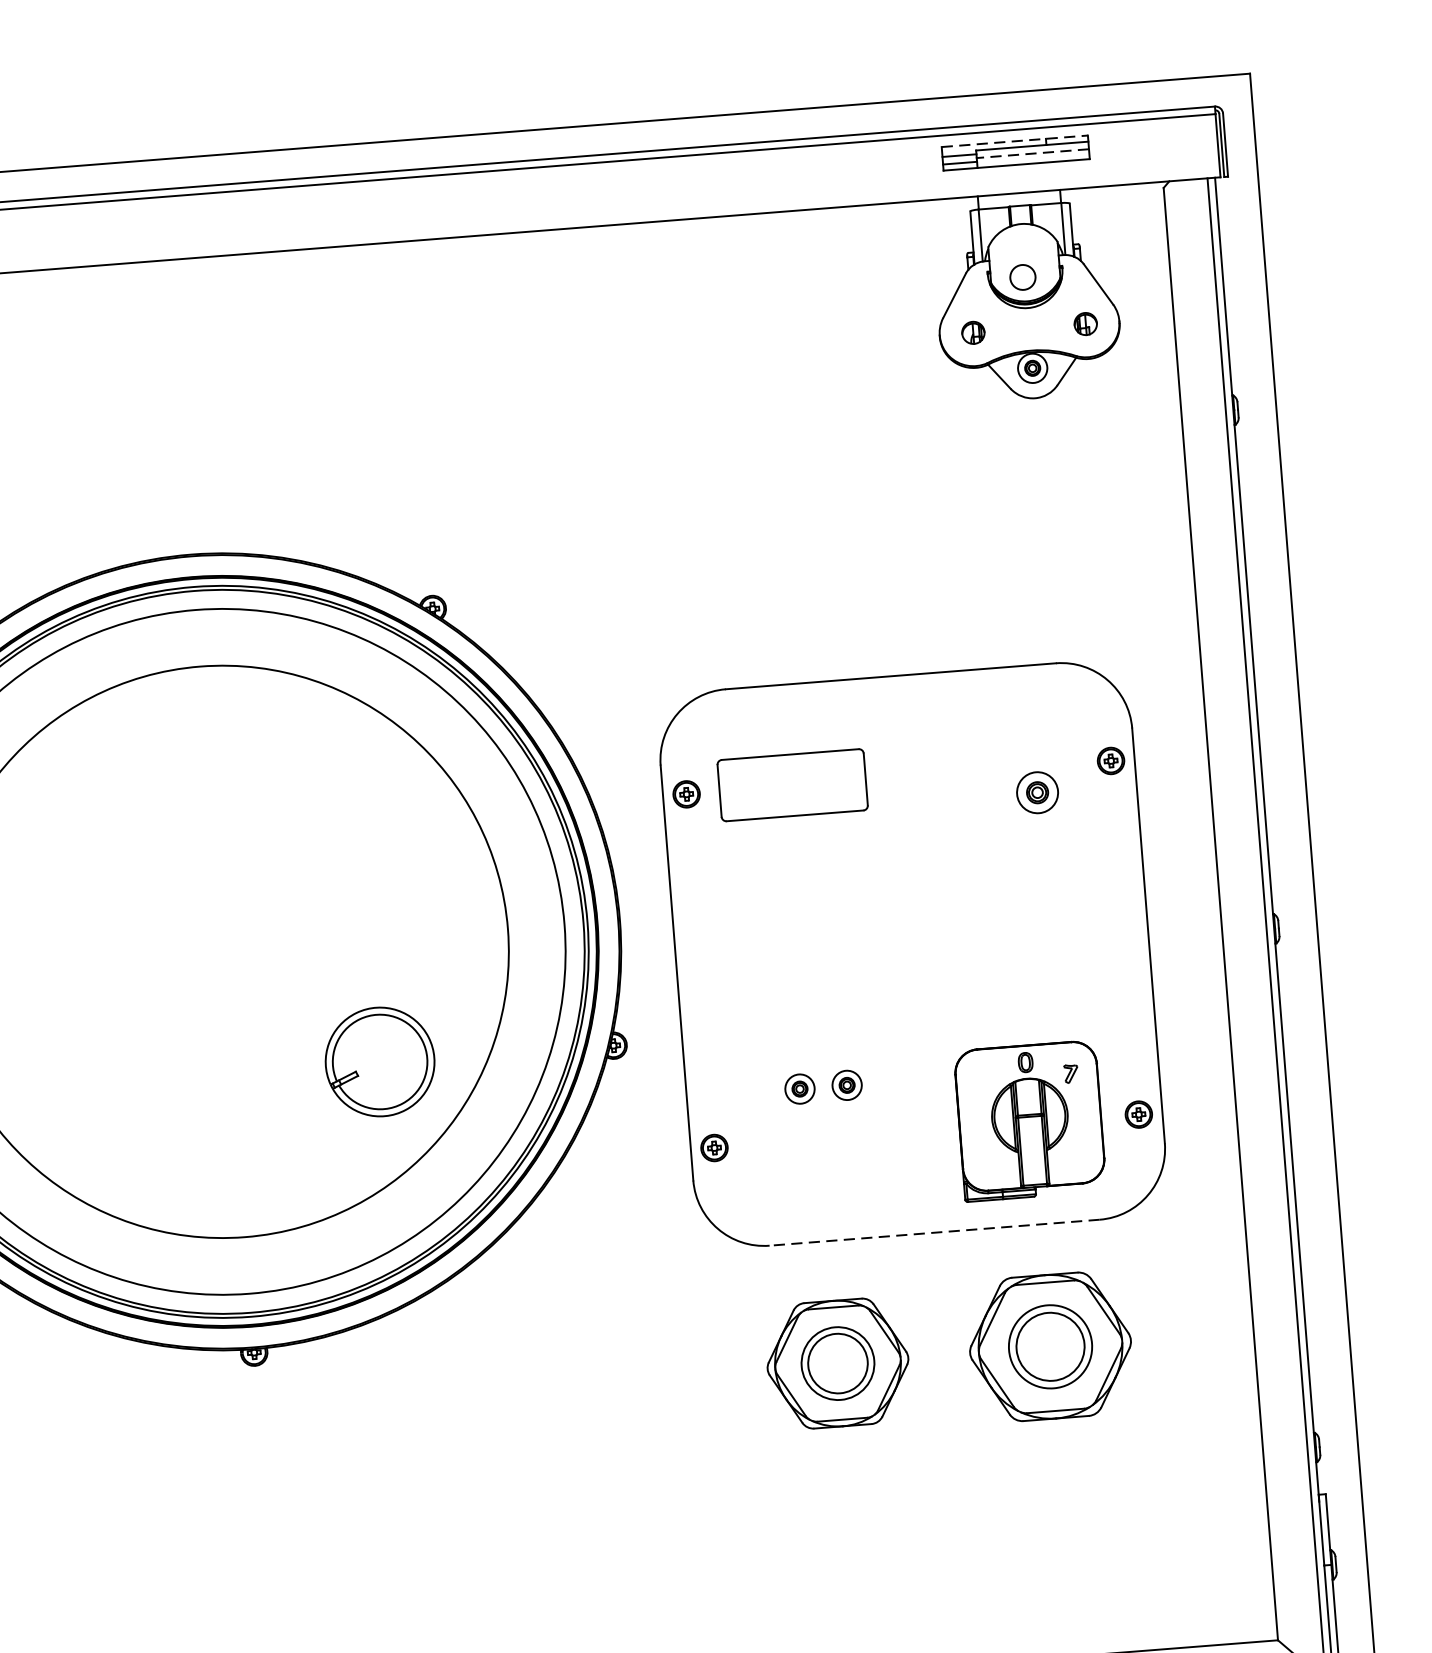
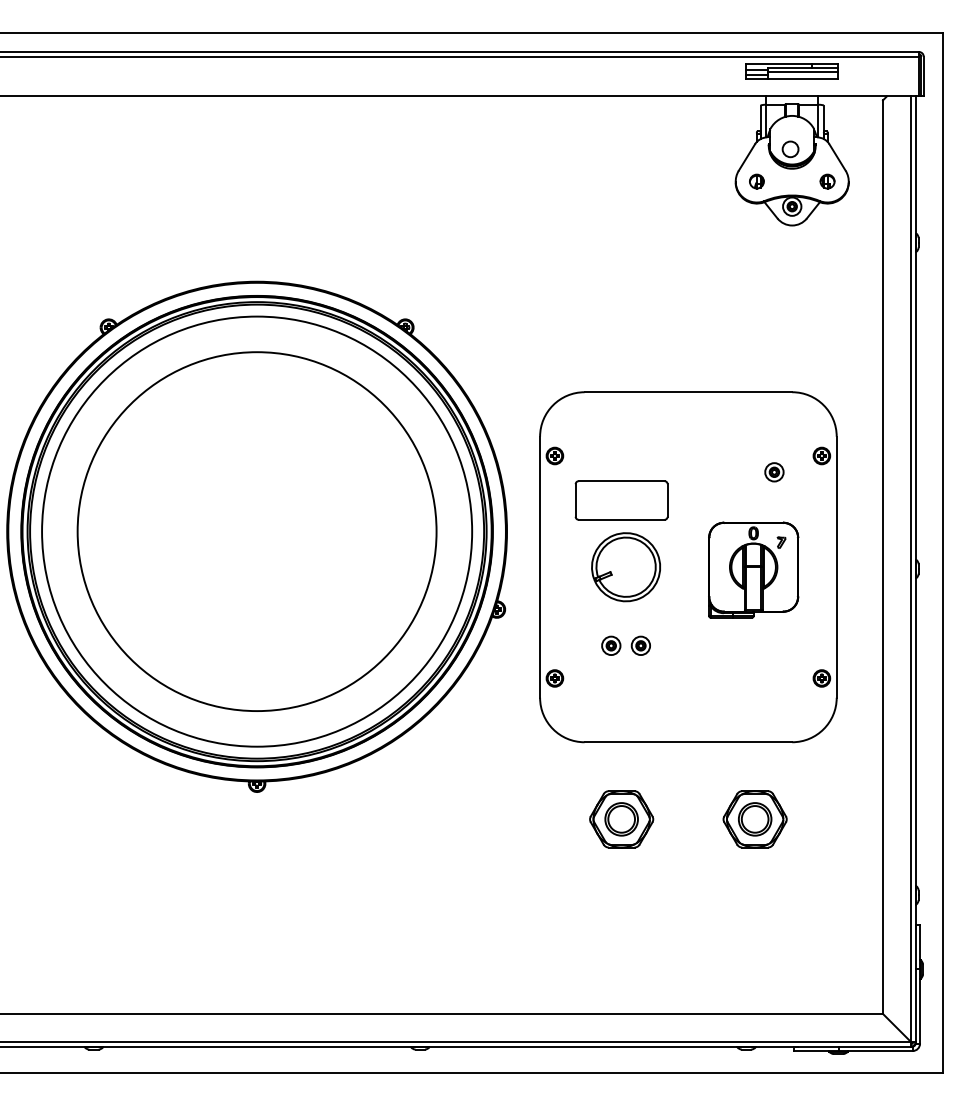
line: (1015, 140) -> (792, 63), dashed -> solid
line: (1032, 153) -> (802, 72), dashed -> solid
part: (792, 785) -> (621, 500), moved
part: (1037, 793) -> (774, 472), size x0.71
part: (379, 1062) -> (625, 567), moved
part: (1029, 1120) -> (753, 569), moved
line: (934, 1233) -> (688, 742), dashed -> solid
part: (1049, 1347) -> (754, 819), size x0.62
part: (837, 1363) -> (621, 819), size x0.71

